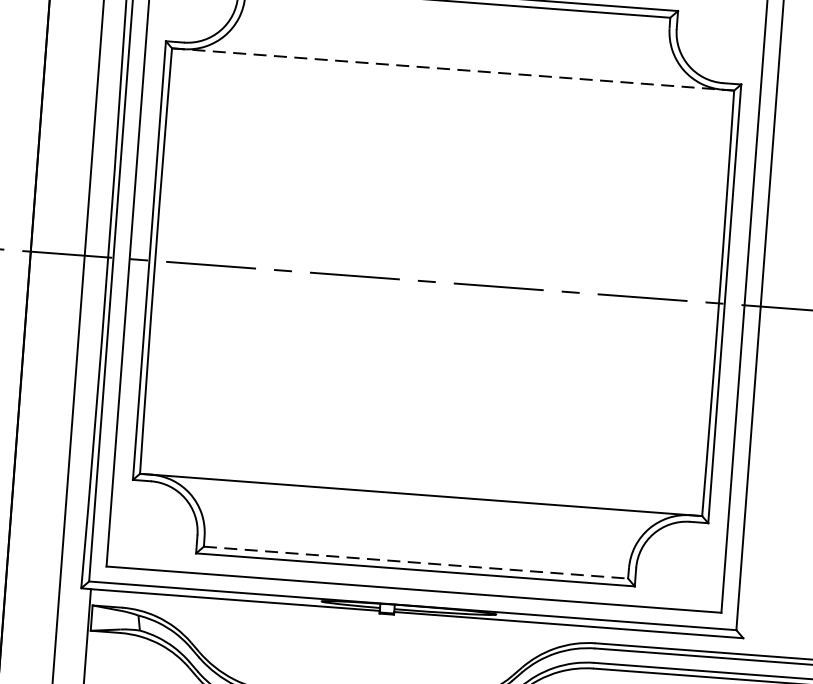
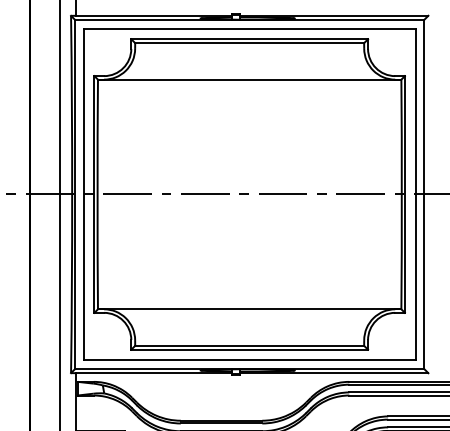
line: (452, 69) -> (249, 79), dashed -> solid
line: (417, 562) -> (250, 345), dashed -> solid

